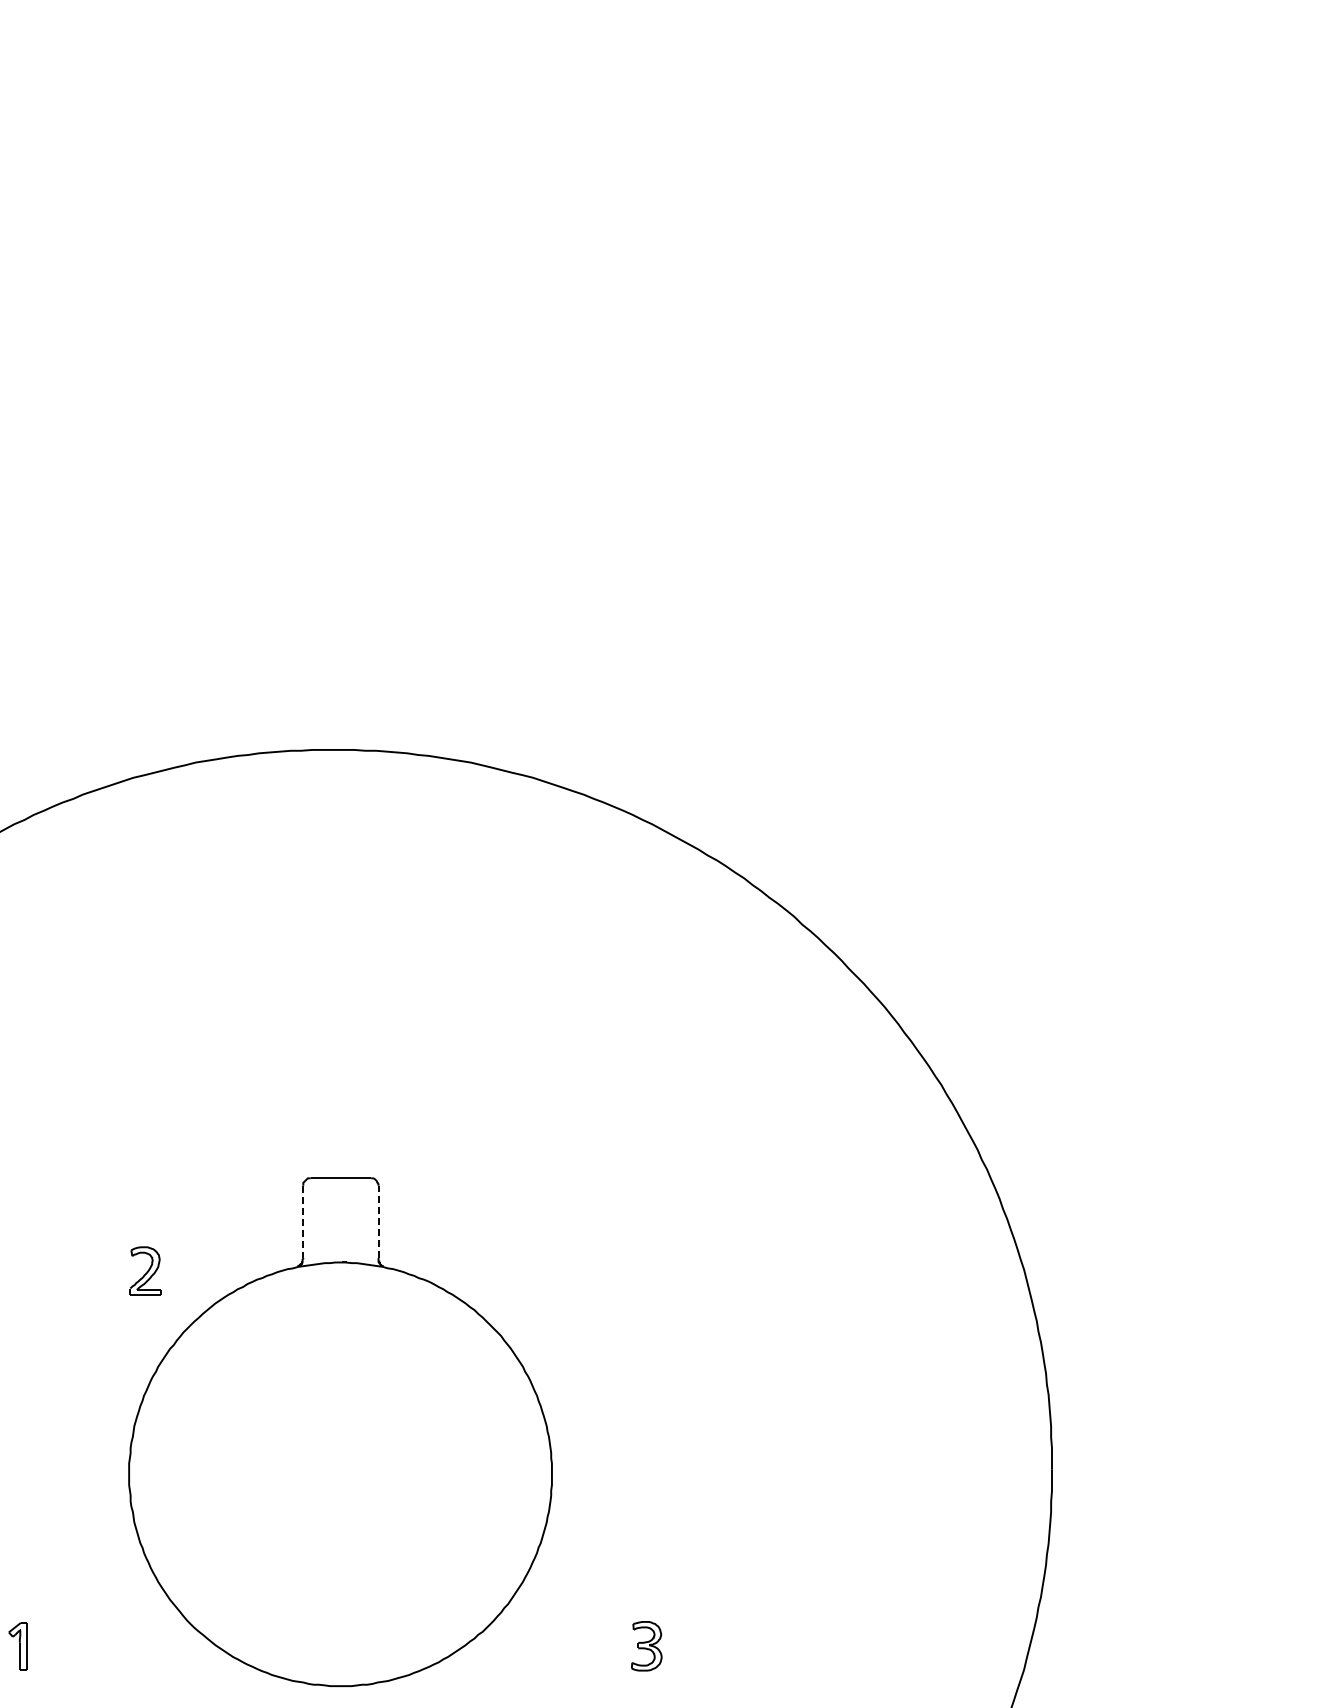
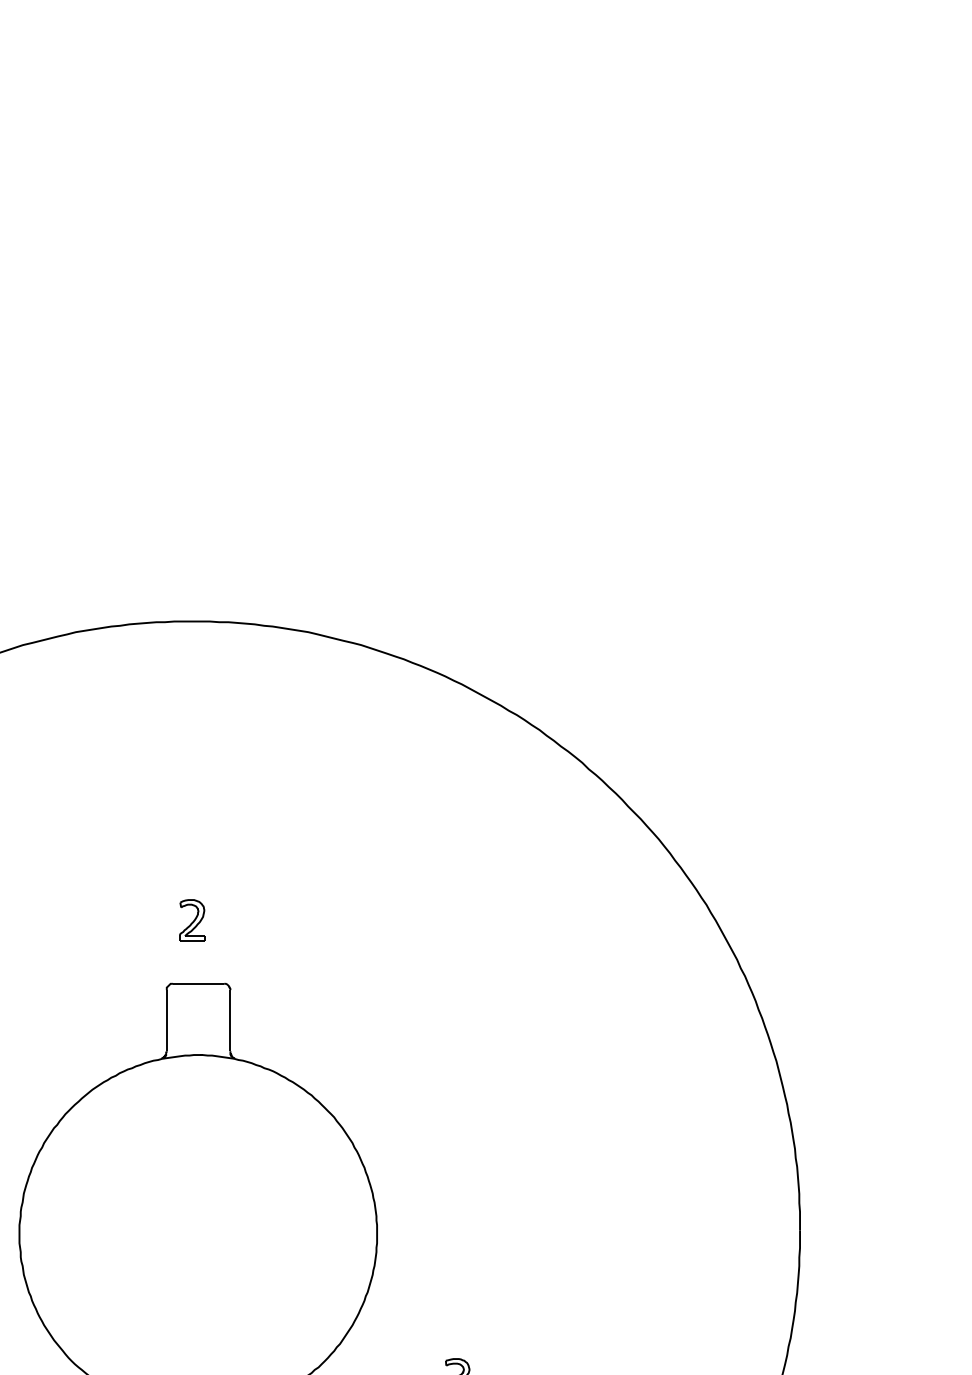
line: (378, 1221) -> (230, 1020), dashed -> solid
line: (303, 1222) -> (166, 1021), dashed -> solid
part: (145, 1270) -> (192, 919), moved

